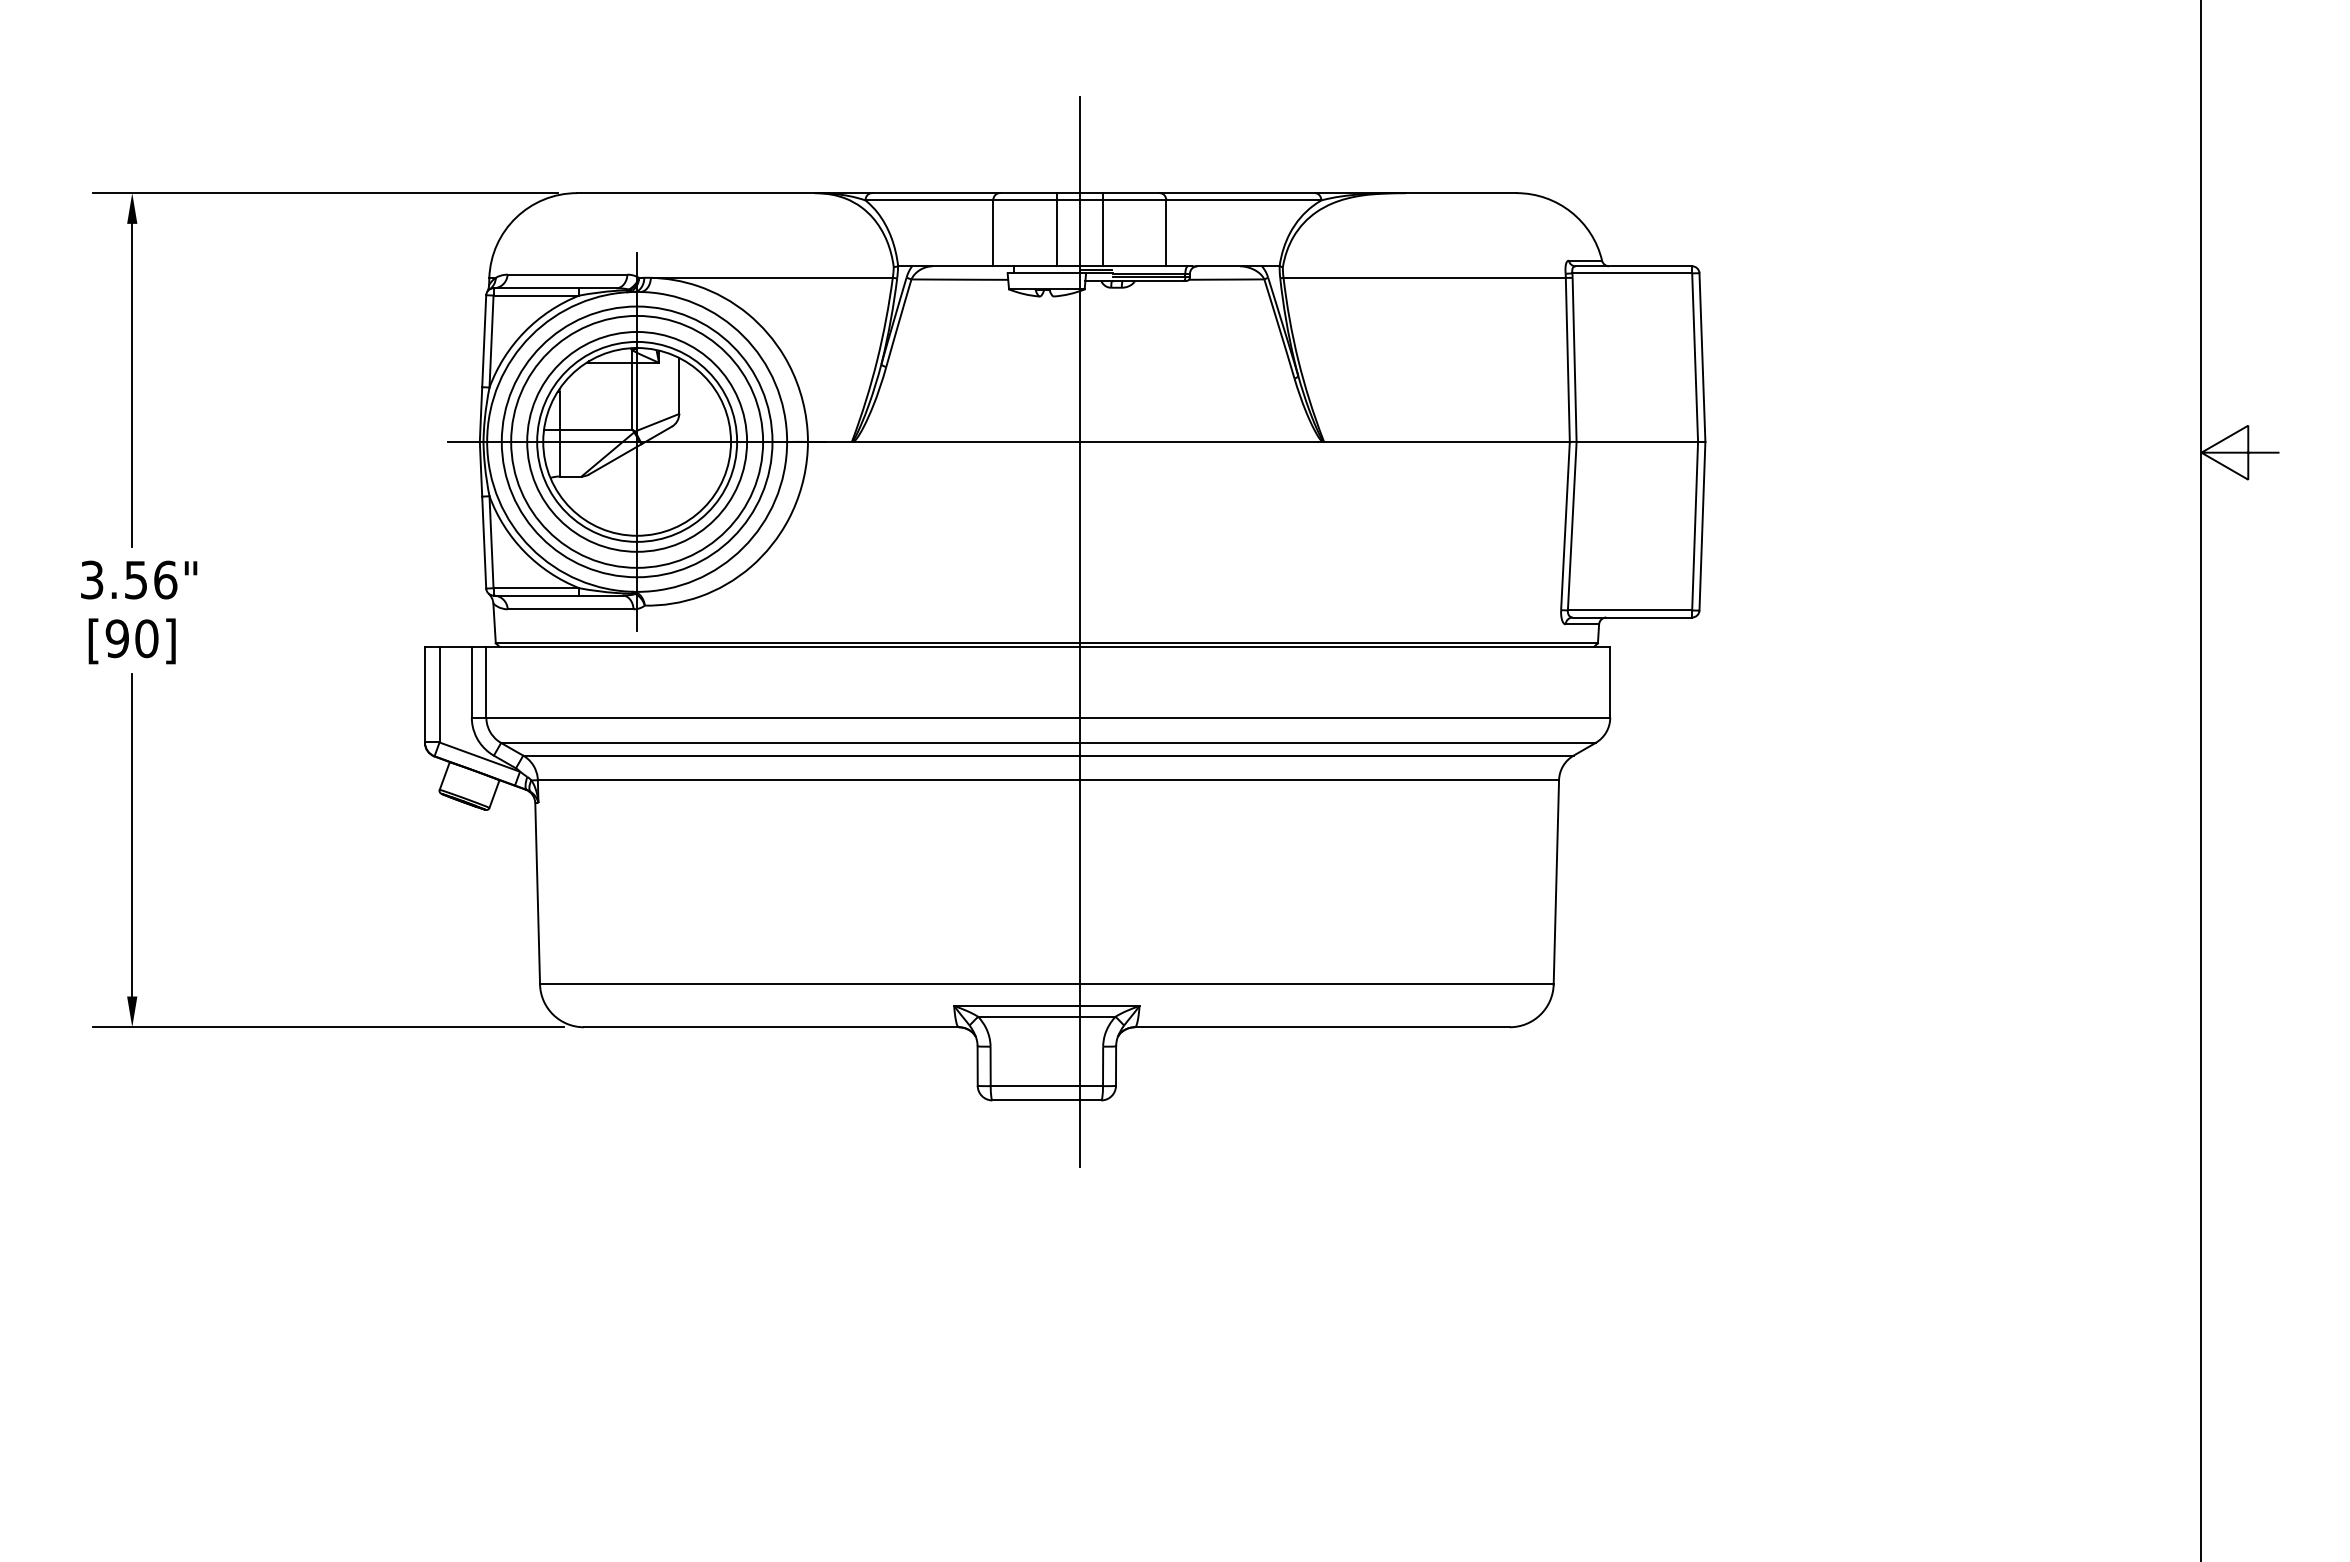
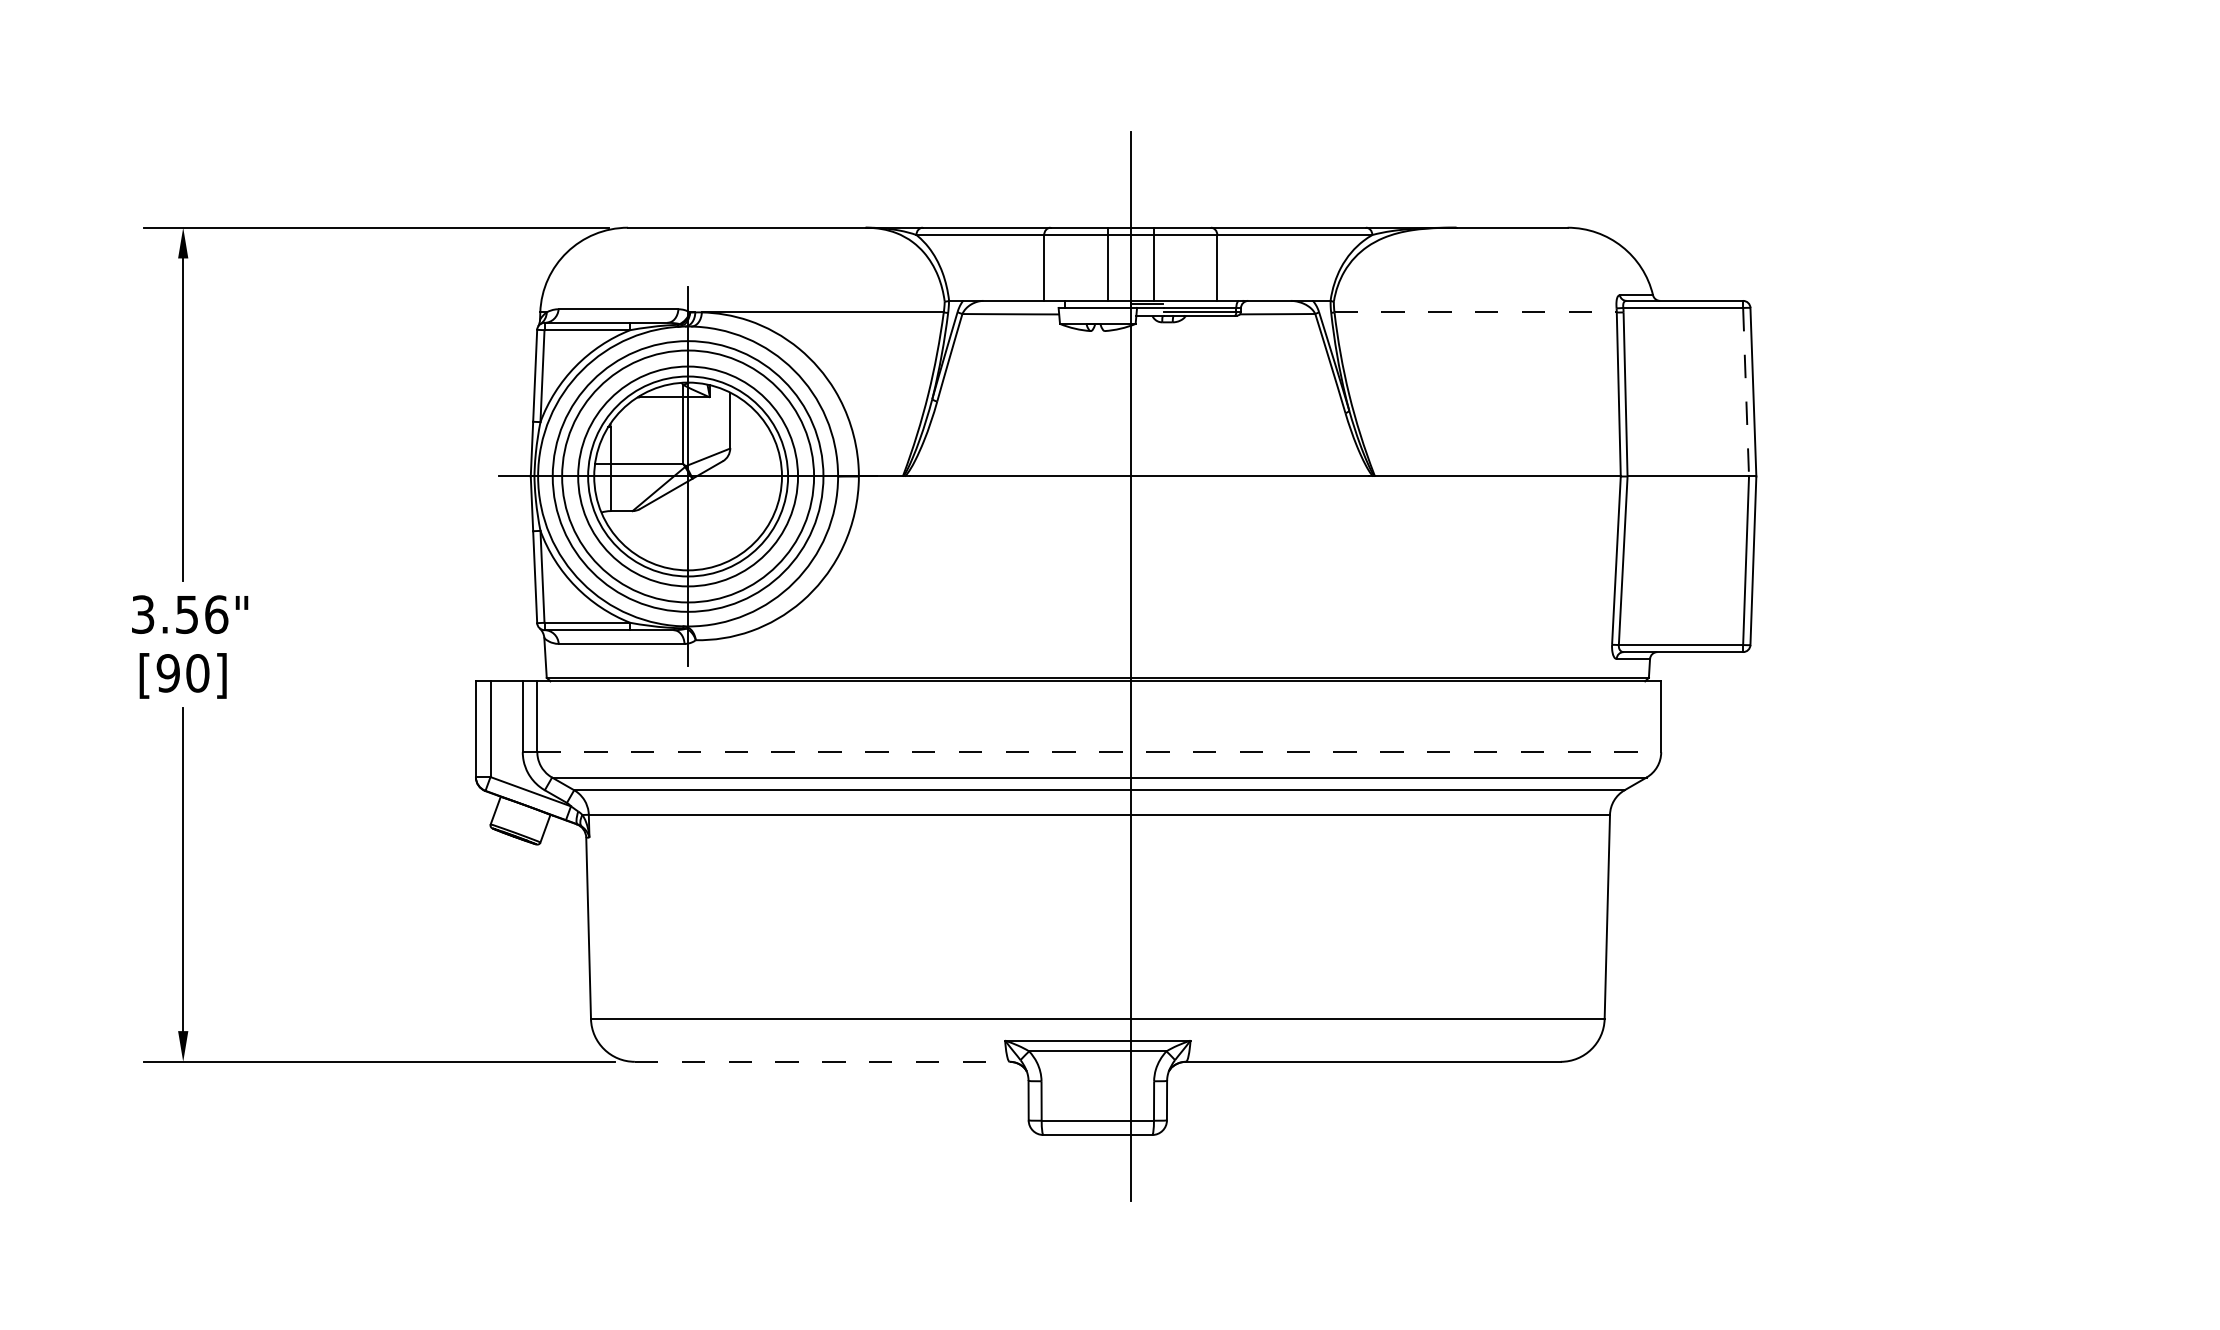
line: (1425, 277) -> (1476, 312), solid -> dashed
line: (1695, 358) -> (1746, 393), solid -> dashed
line: (1048, 717) -> (1099, 752), solid -> dashed
line: (771, 1027) -> (822, 1062), solid -> dashed

